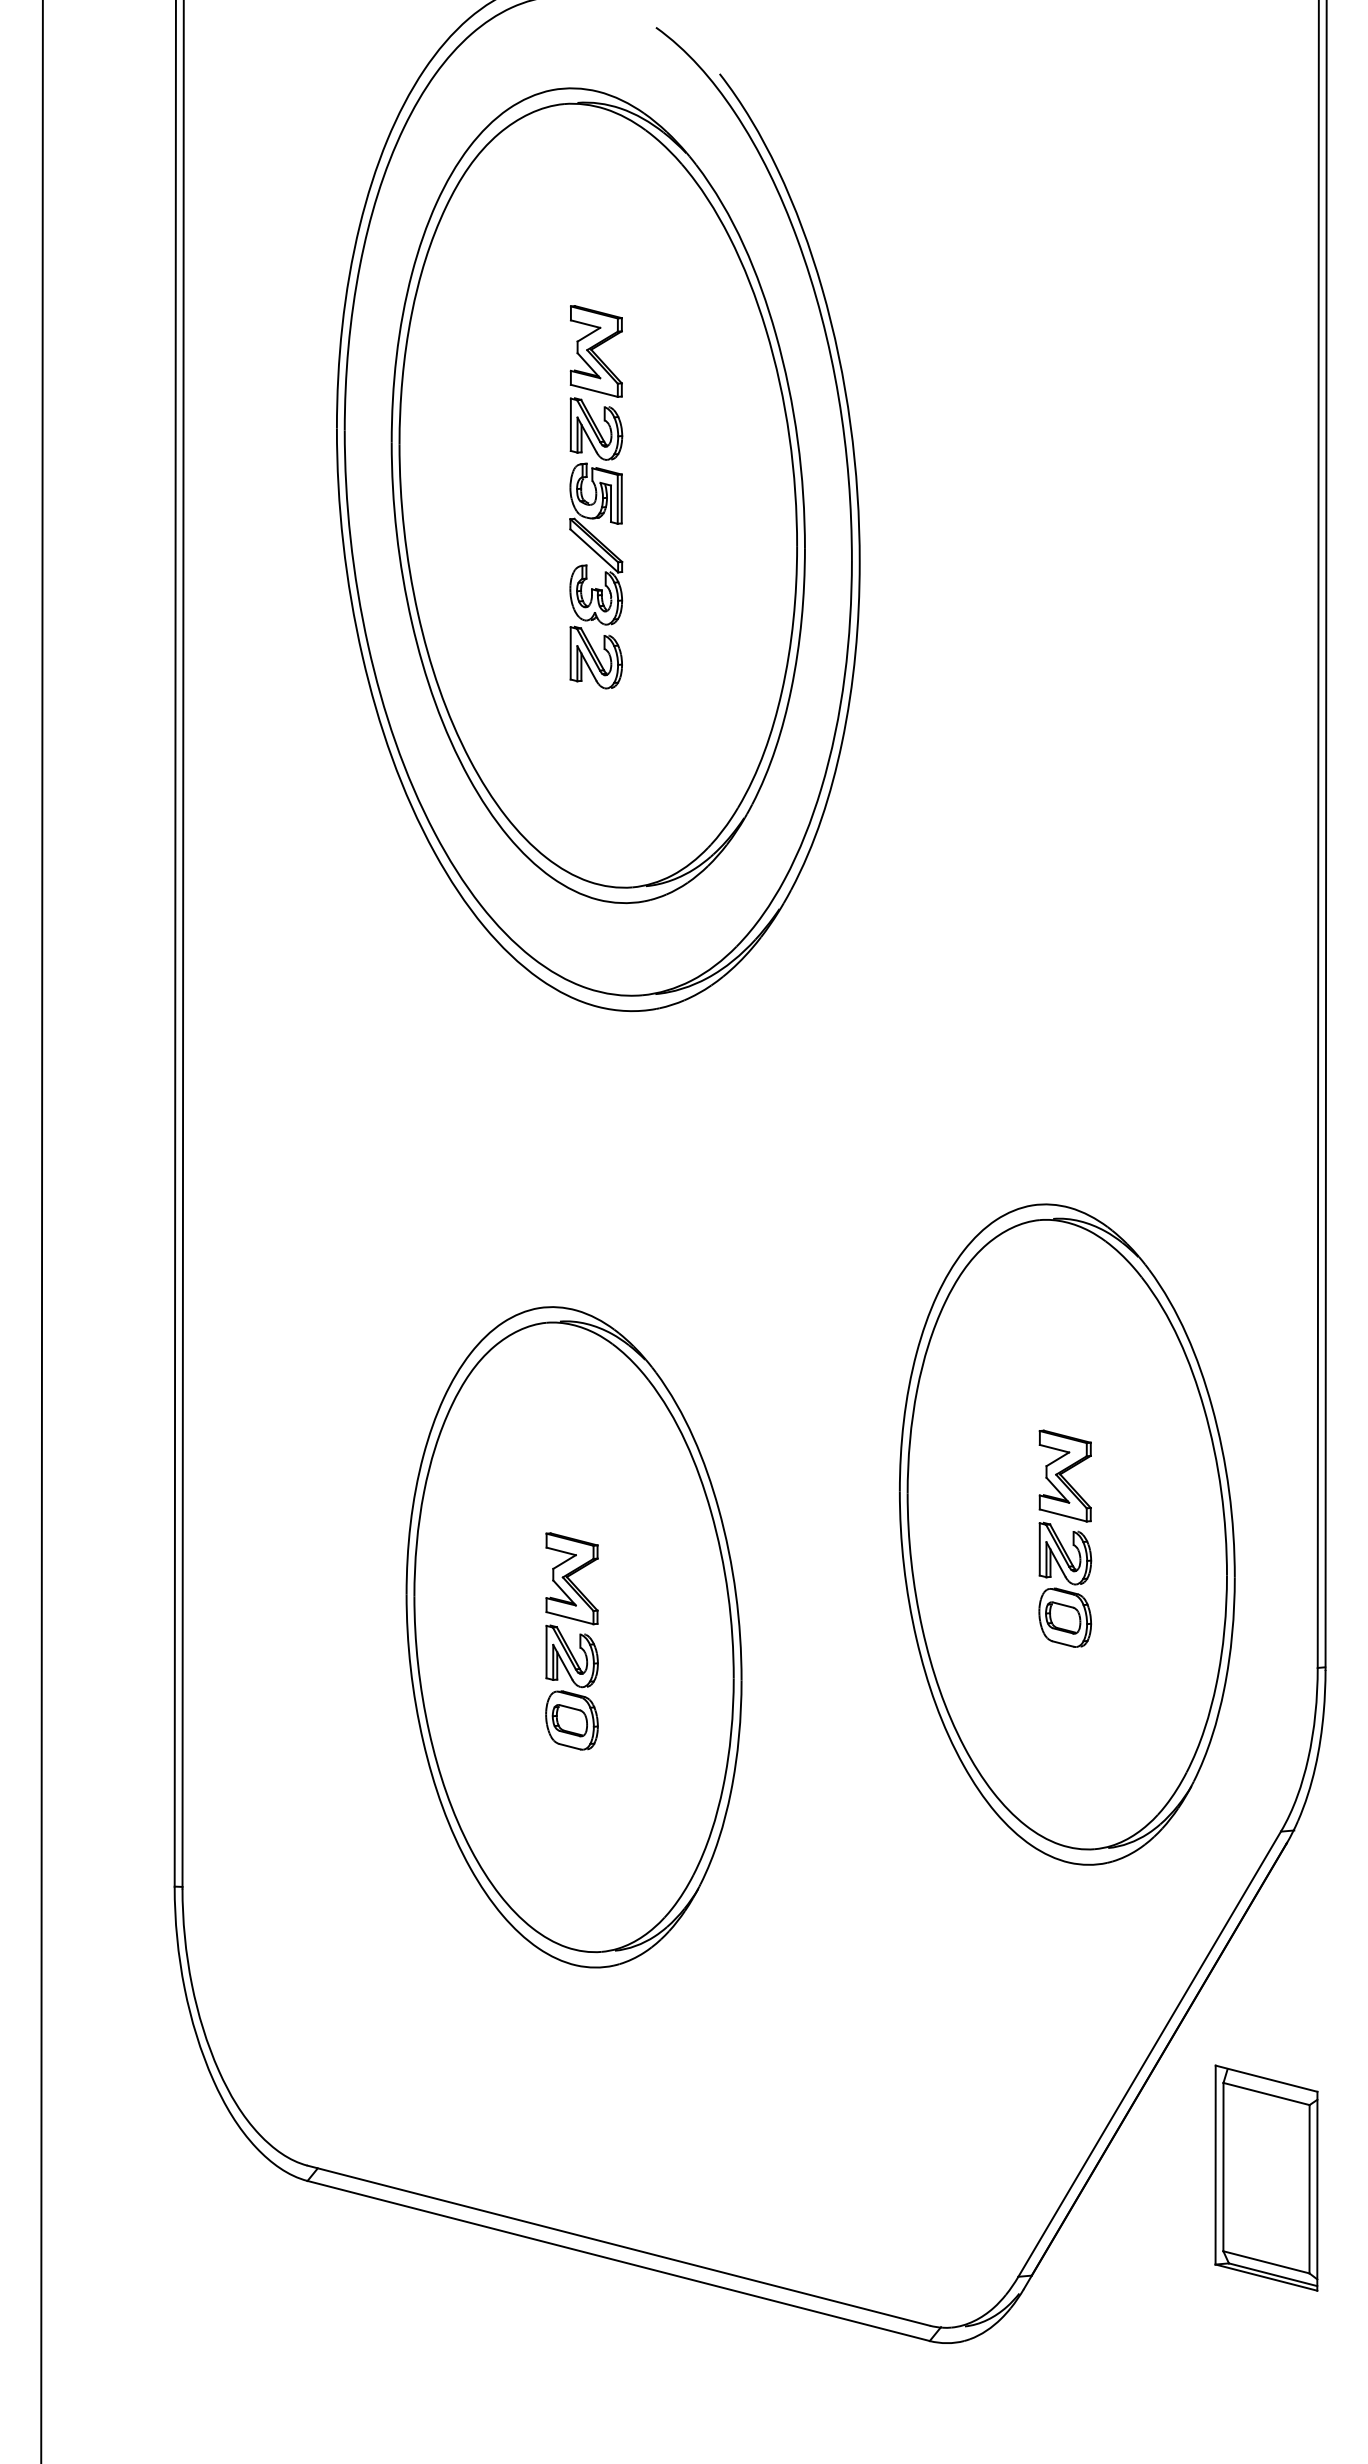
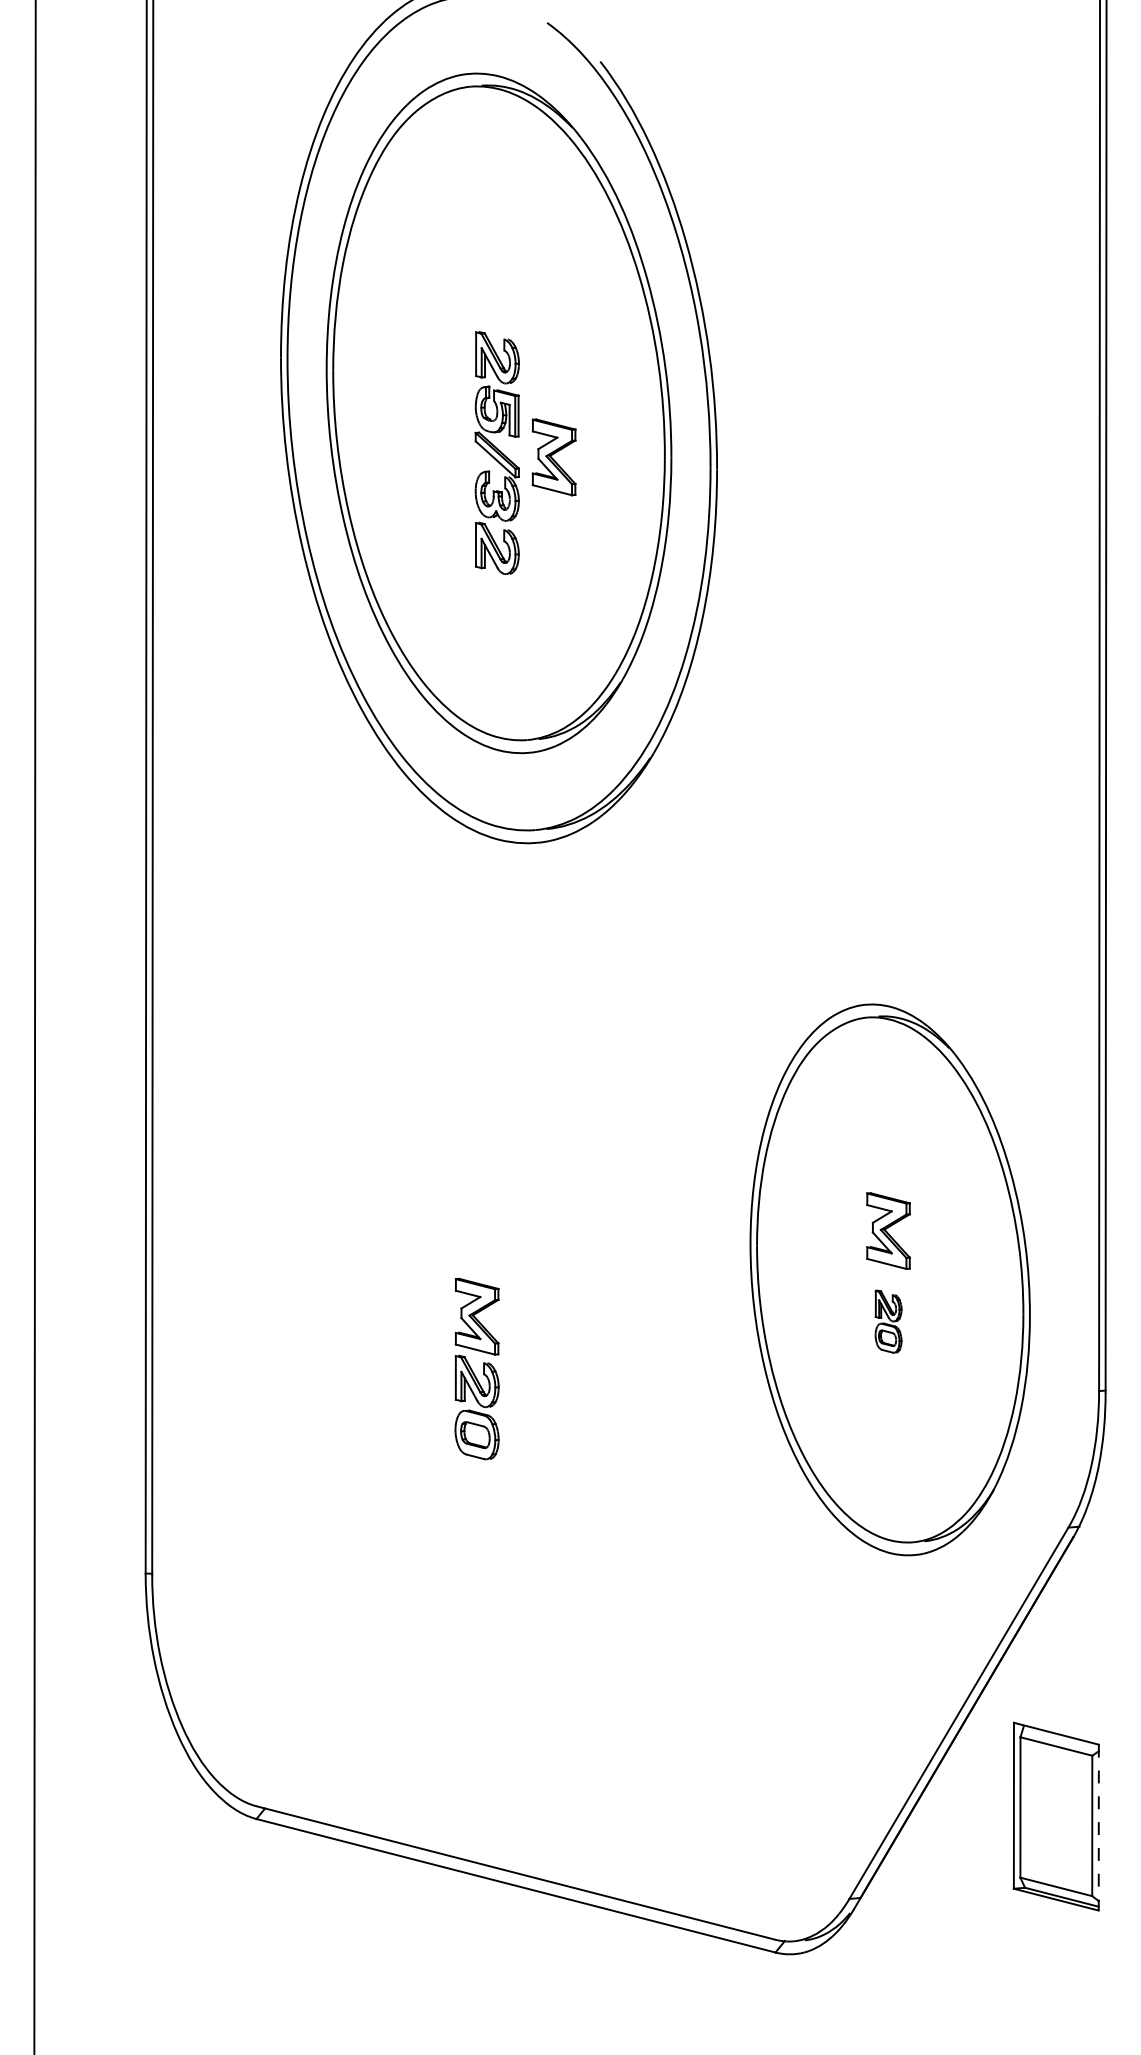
part: (595, 351) -> (553, 457), moved
part: (1065, 1584) -> (888, 1321), size x0.6
part: (573, 1637) -> (478, 1365), removed
line: (1317, 2191) -> (1098, 1827), solid -> dashed

